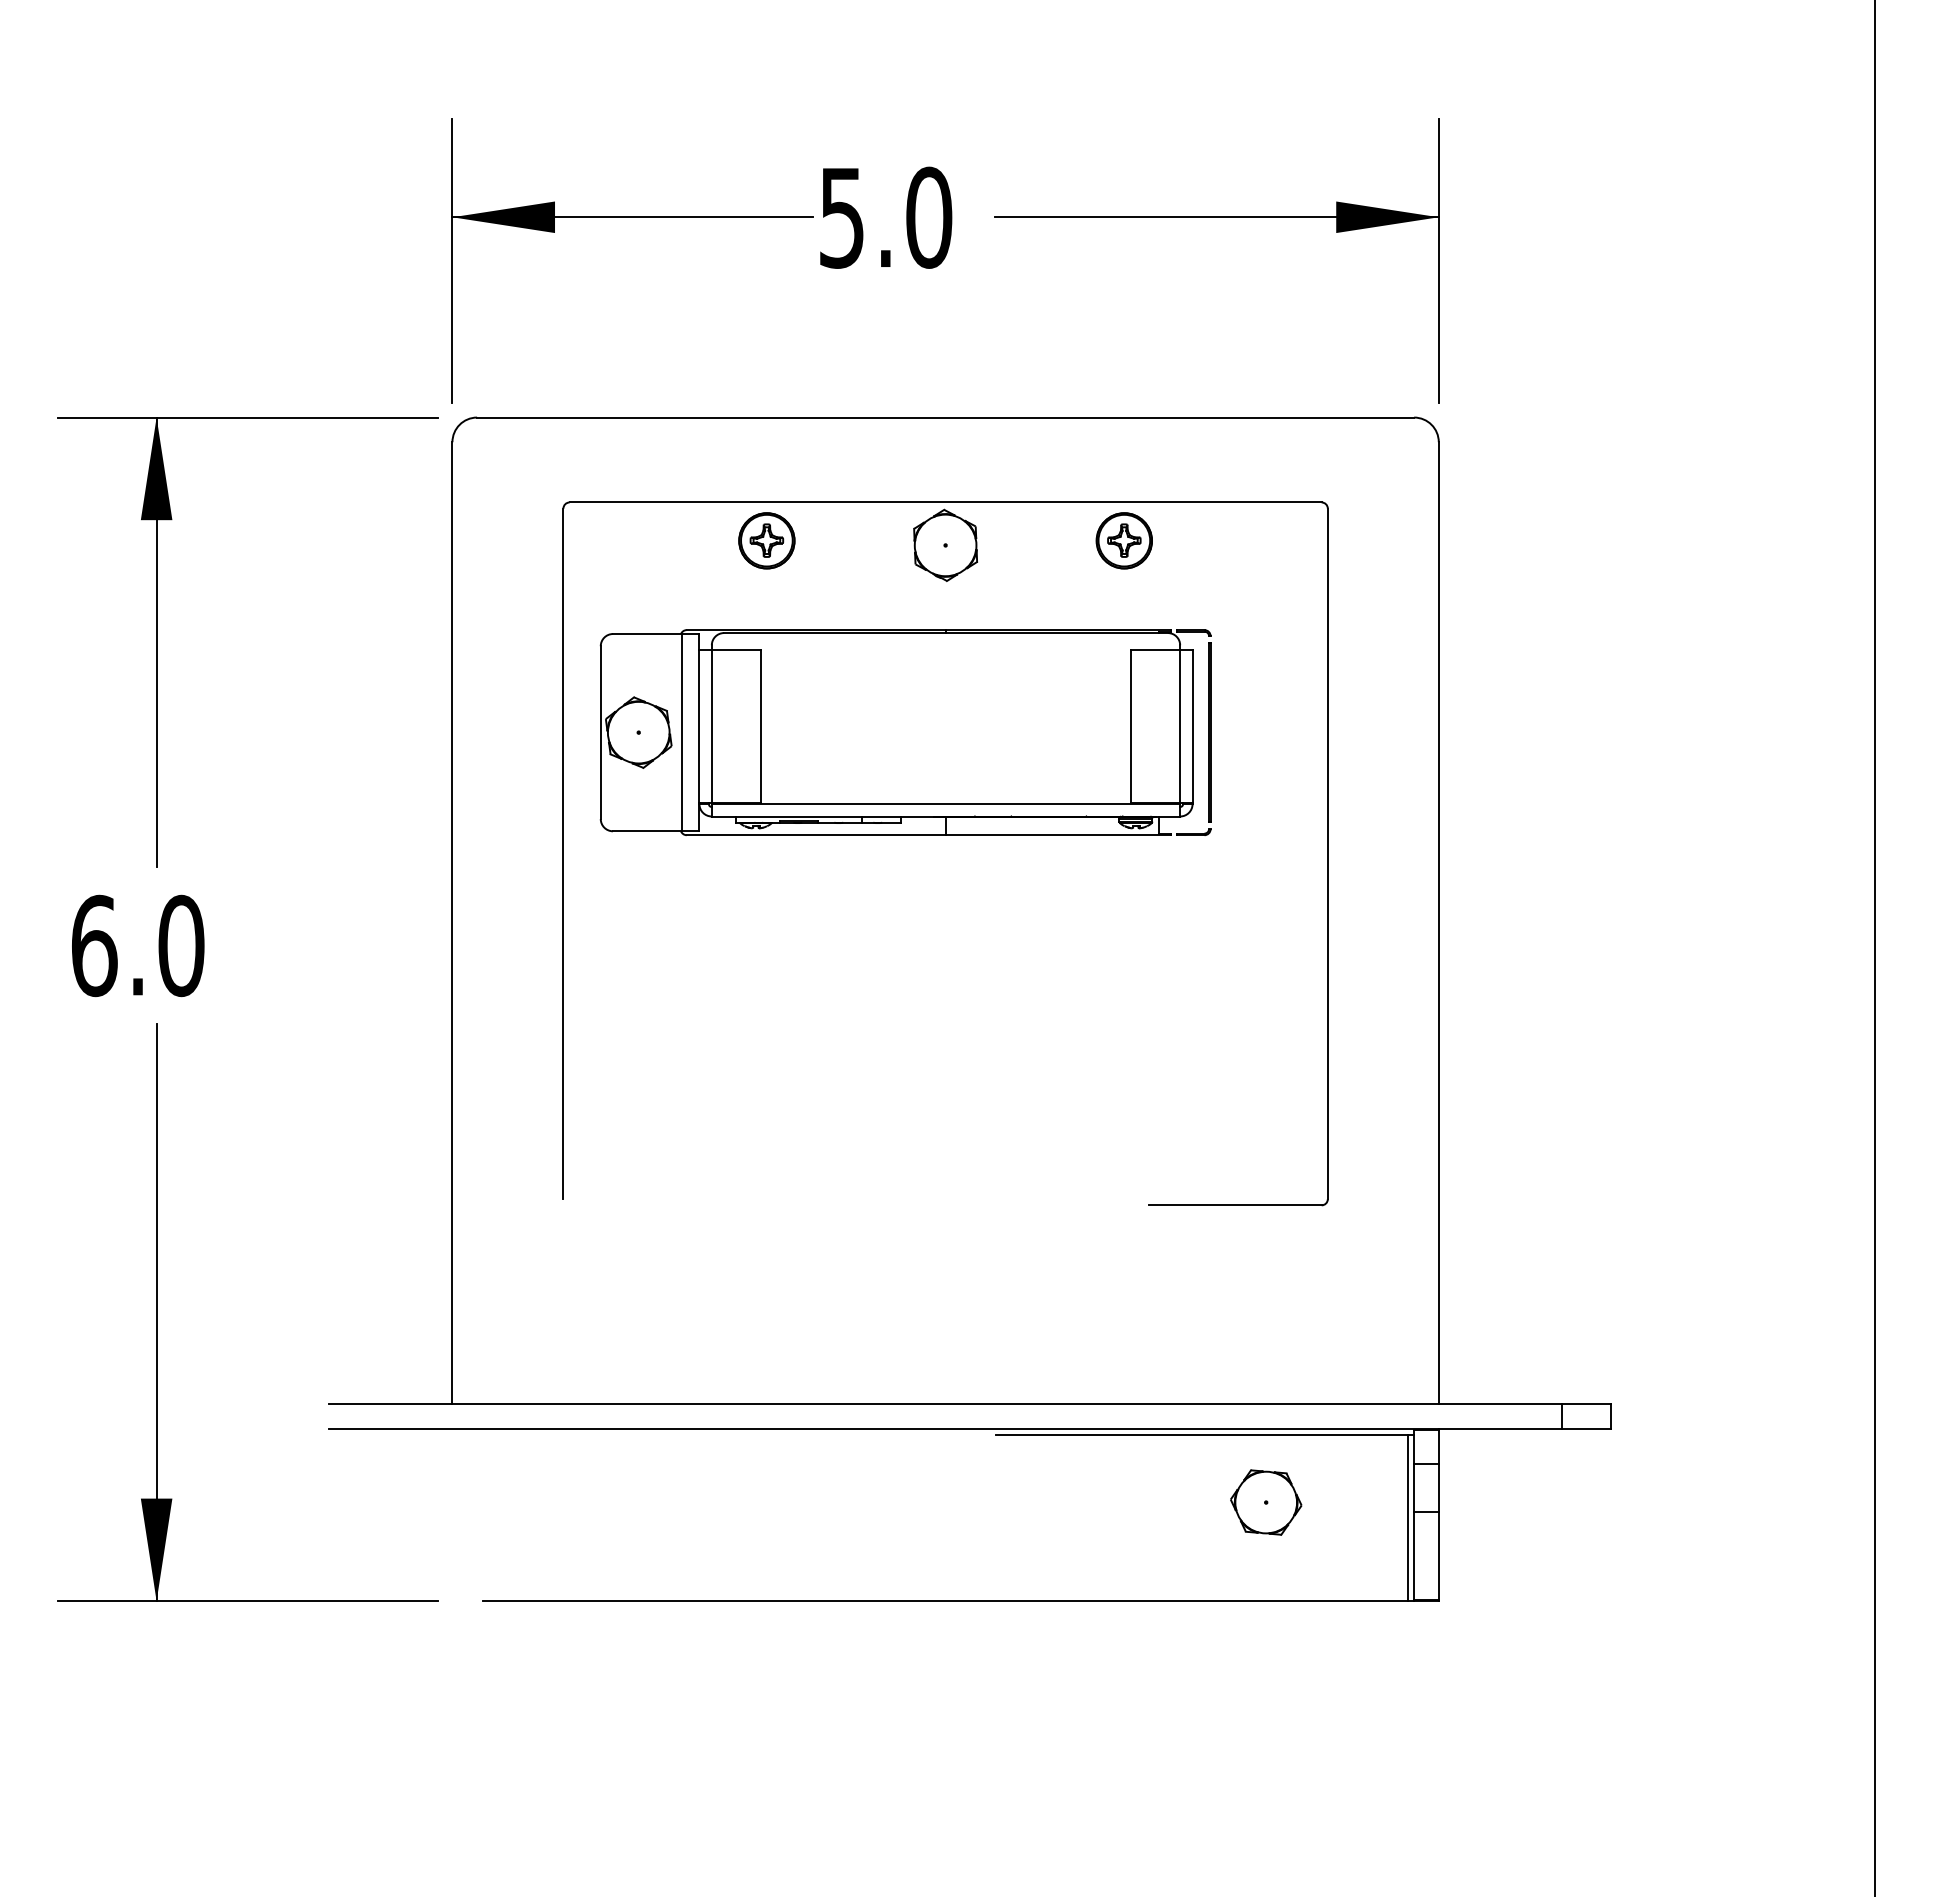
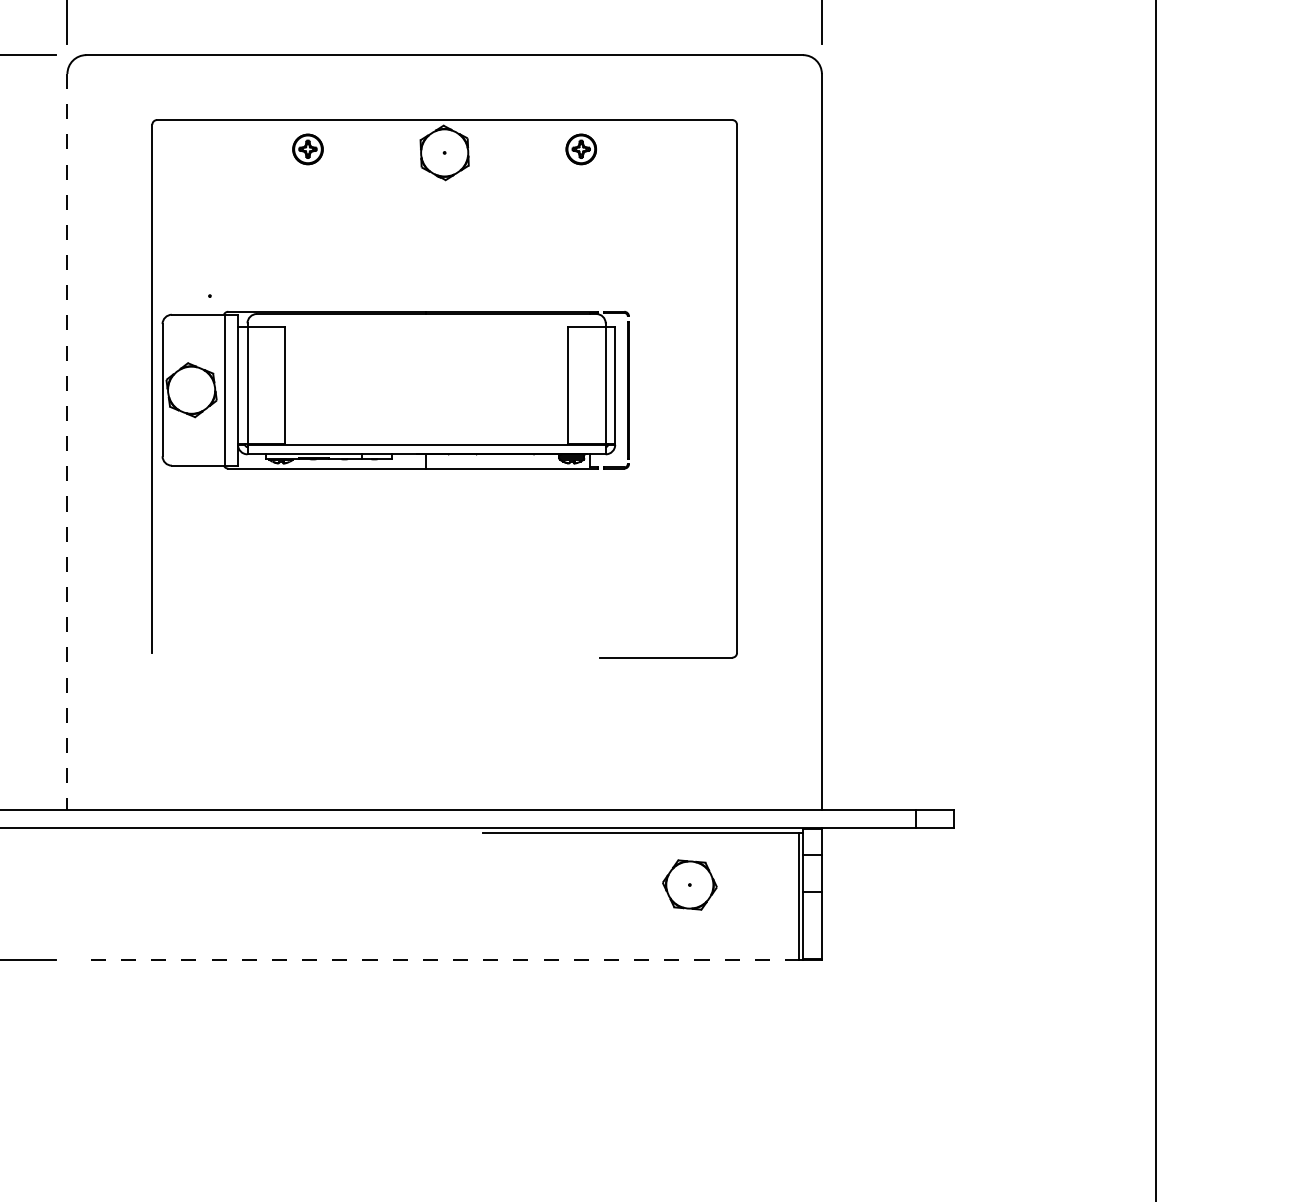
part: (766, 540) -> (307, 149), size x0.7
part: (1123, 540) -> (580, 149), size x0.7
part: (905, 732) -> (395, 390), moved
line: (452, 923) -> (67, 442), solid -> dashed
line: (945, 1601) -> (444, 960), solid -> dashed

